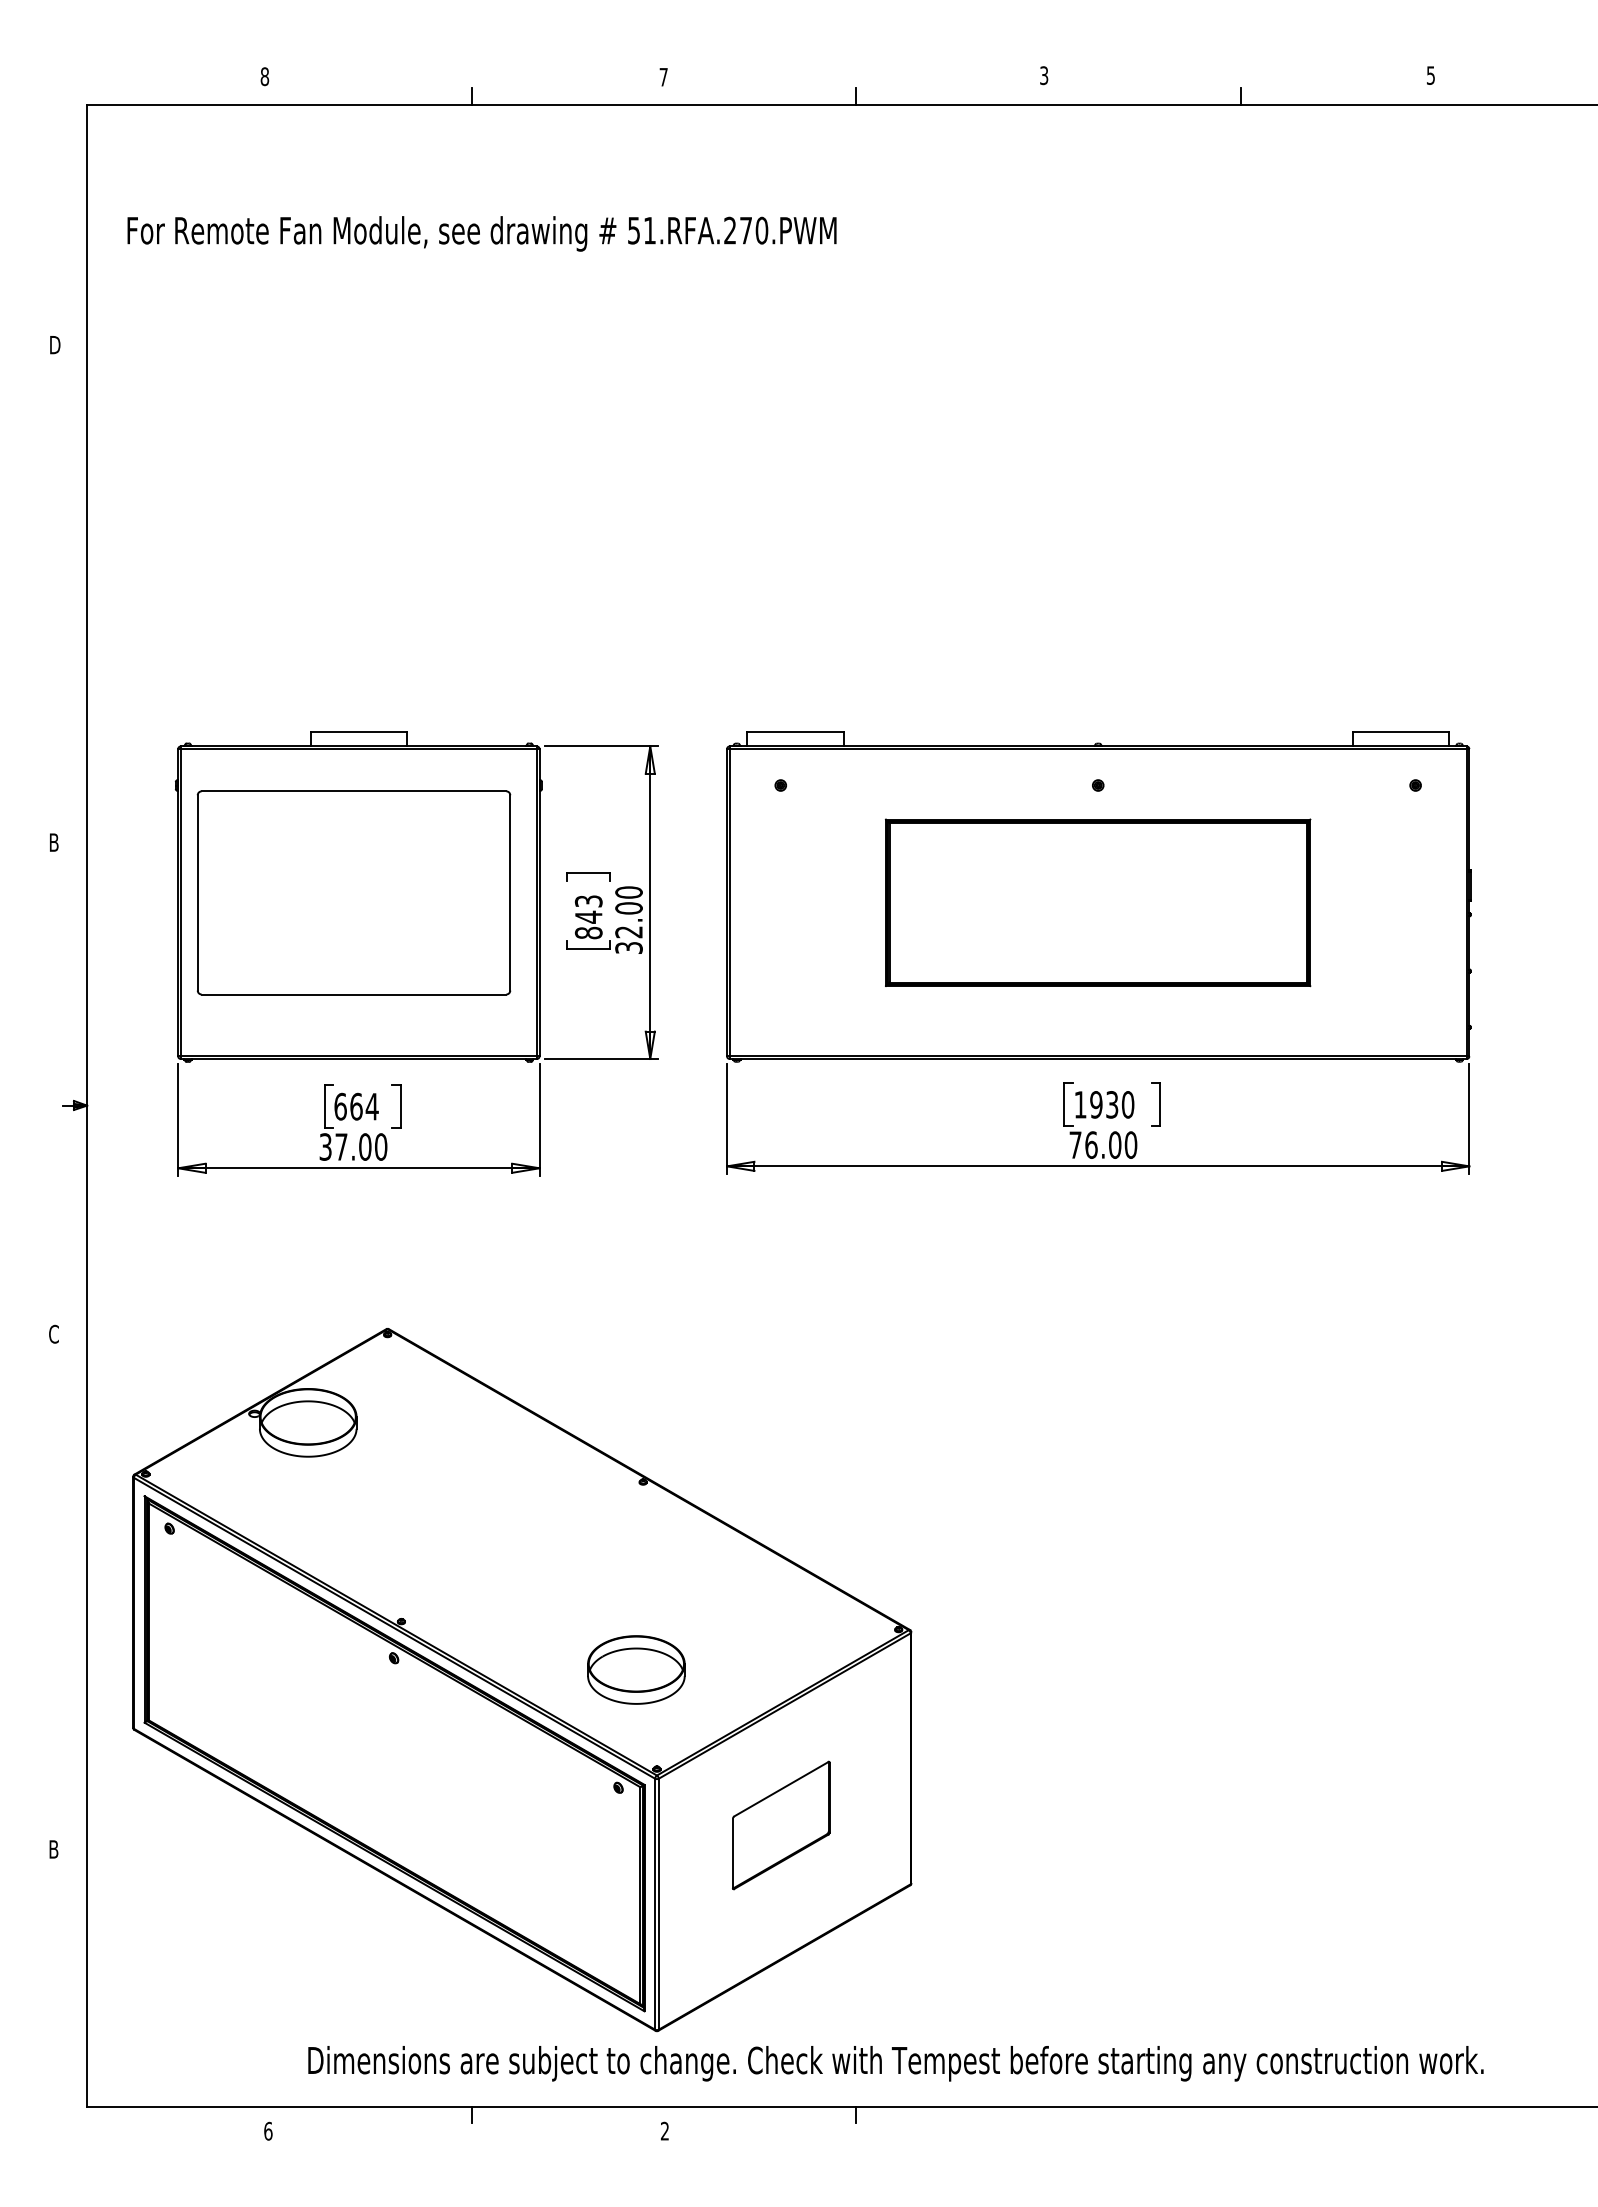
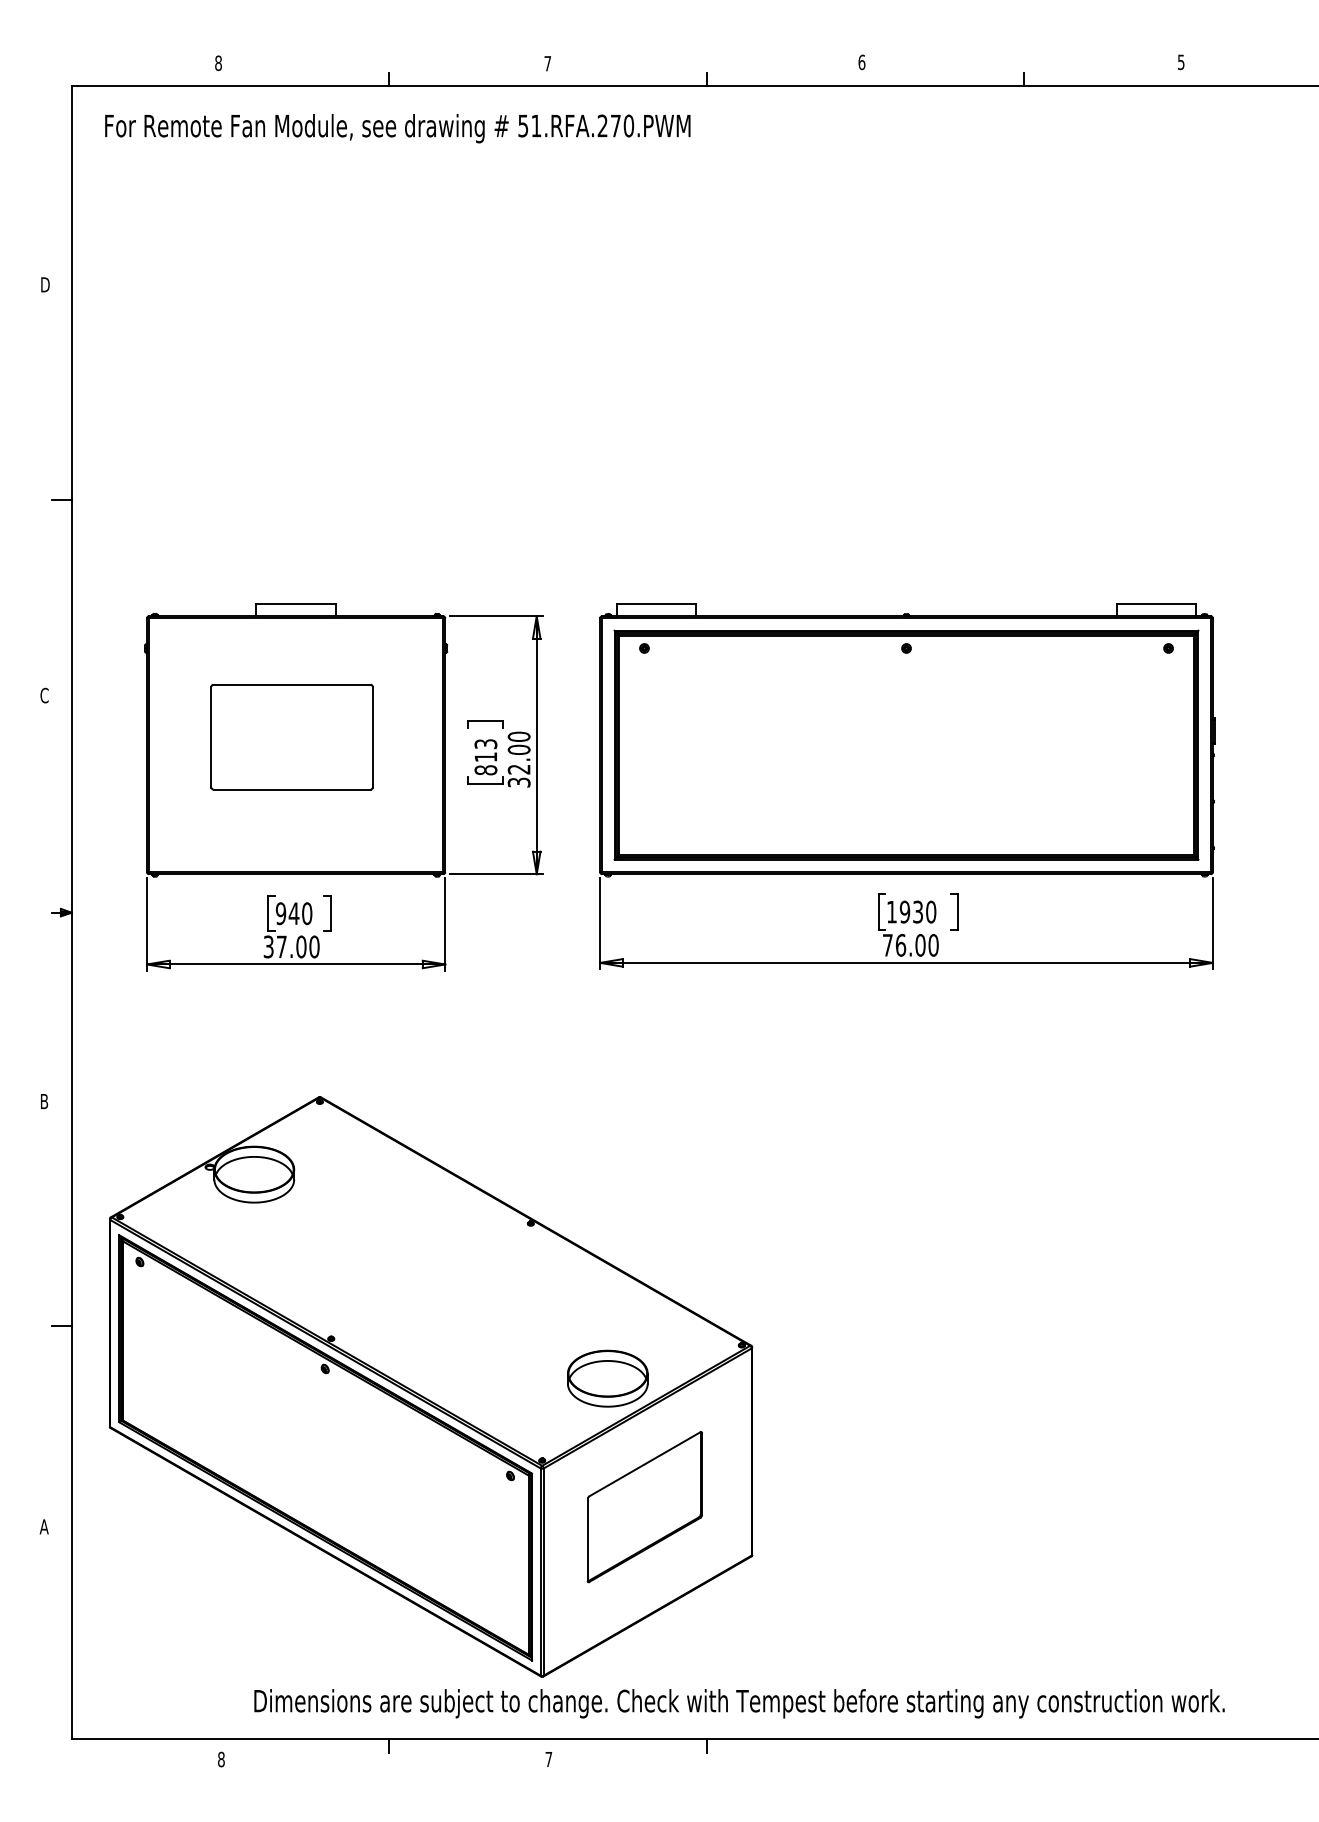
text: (1044, 75) -> (862, 62), 3 -> 6
text: (481, 233) -> (397, 128), moved
line: (74, 605) -> (61, 499), added
text: (54, 842) -> (44, 695), B -> C
part: (353, 892) -> (291, 736), size x0.62
part: (1097, 902) -> (905, 745), size x1.67
text: (588, 916) -> (485, 756), 843 -> 813
text: (356, 1106) -> (294, 913), 664 -> 940
text: (53, 1333) -> (44, 1100), C -> B
line: (74, 1606) -> (61, 1326), added
part: (636, 1669) -> (607, 1378), moved
part: (781, 1825) -> (645, 1507), size x1.43
text: (53, 1849) -> (44, 1526), B -> A
text: (268, 2130) -> (221, 1758), 6 -> 8
text: (664, 2130) -> (548, 1758), 2 -> 7

